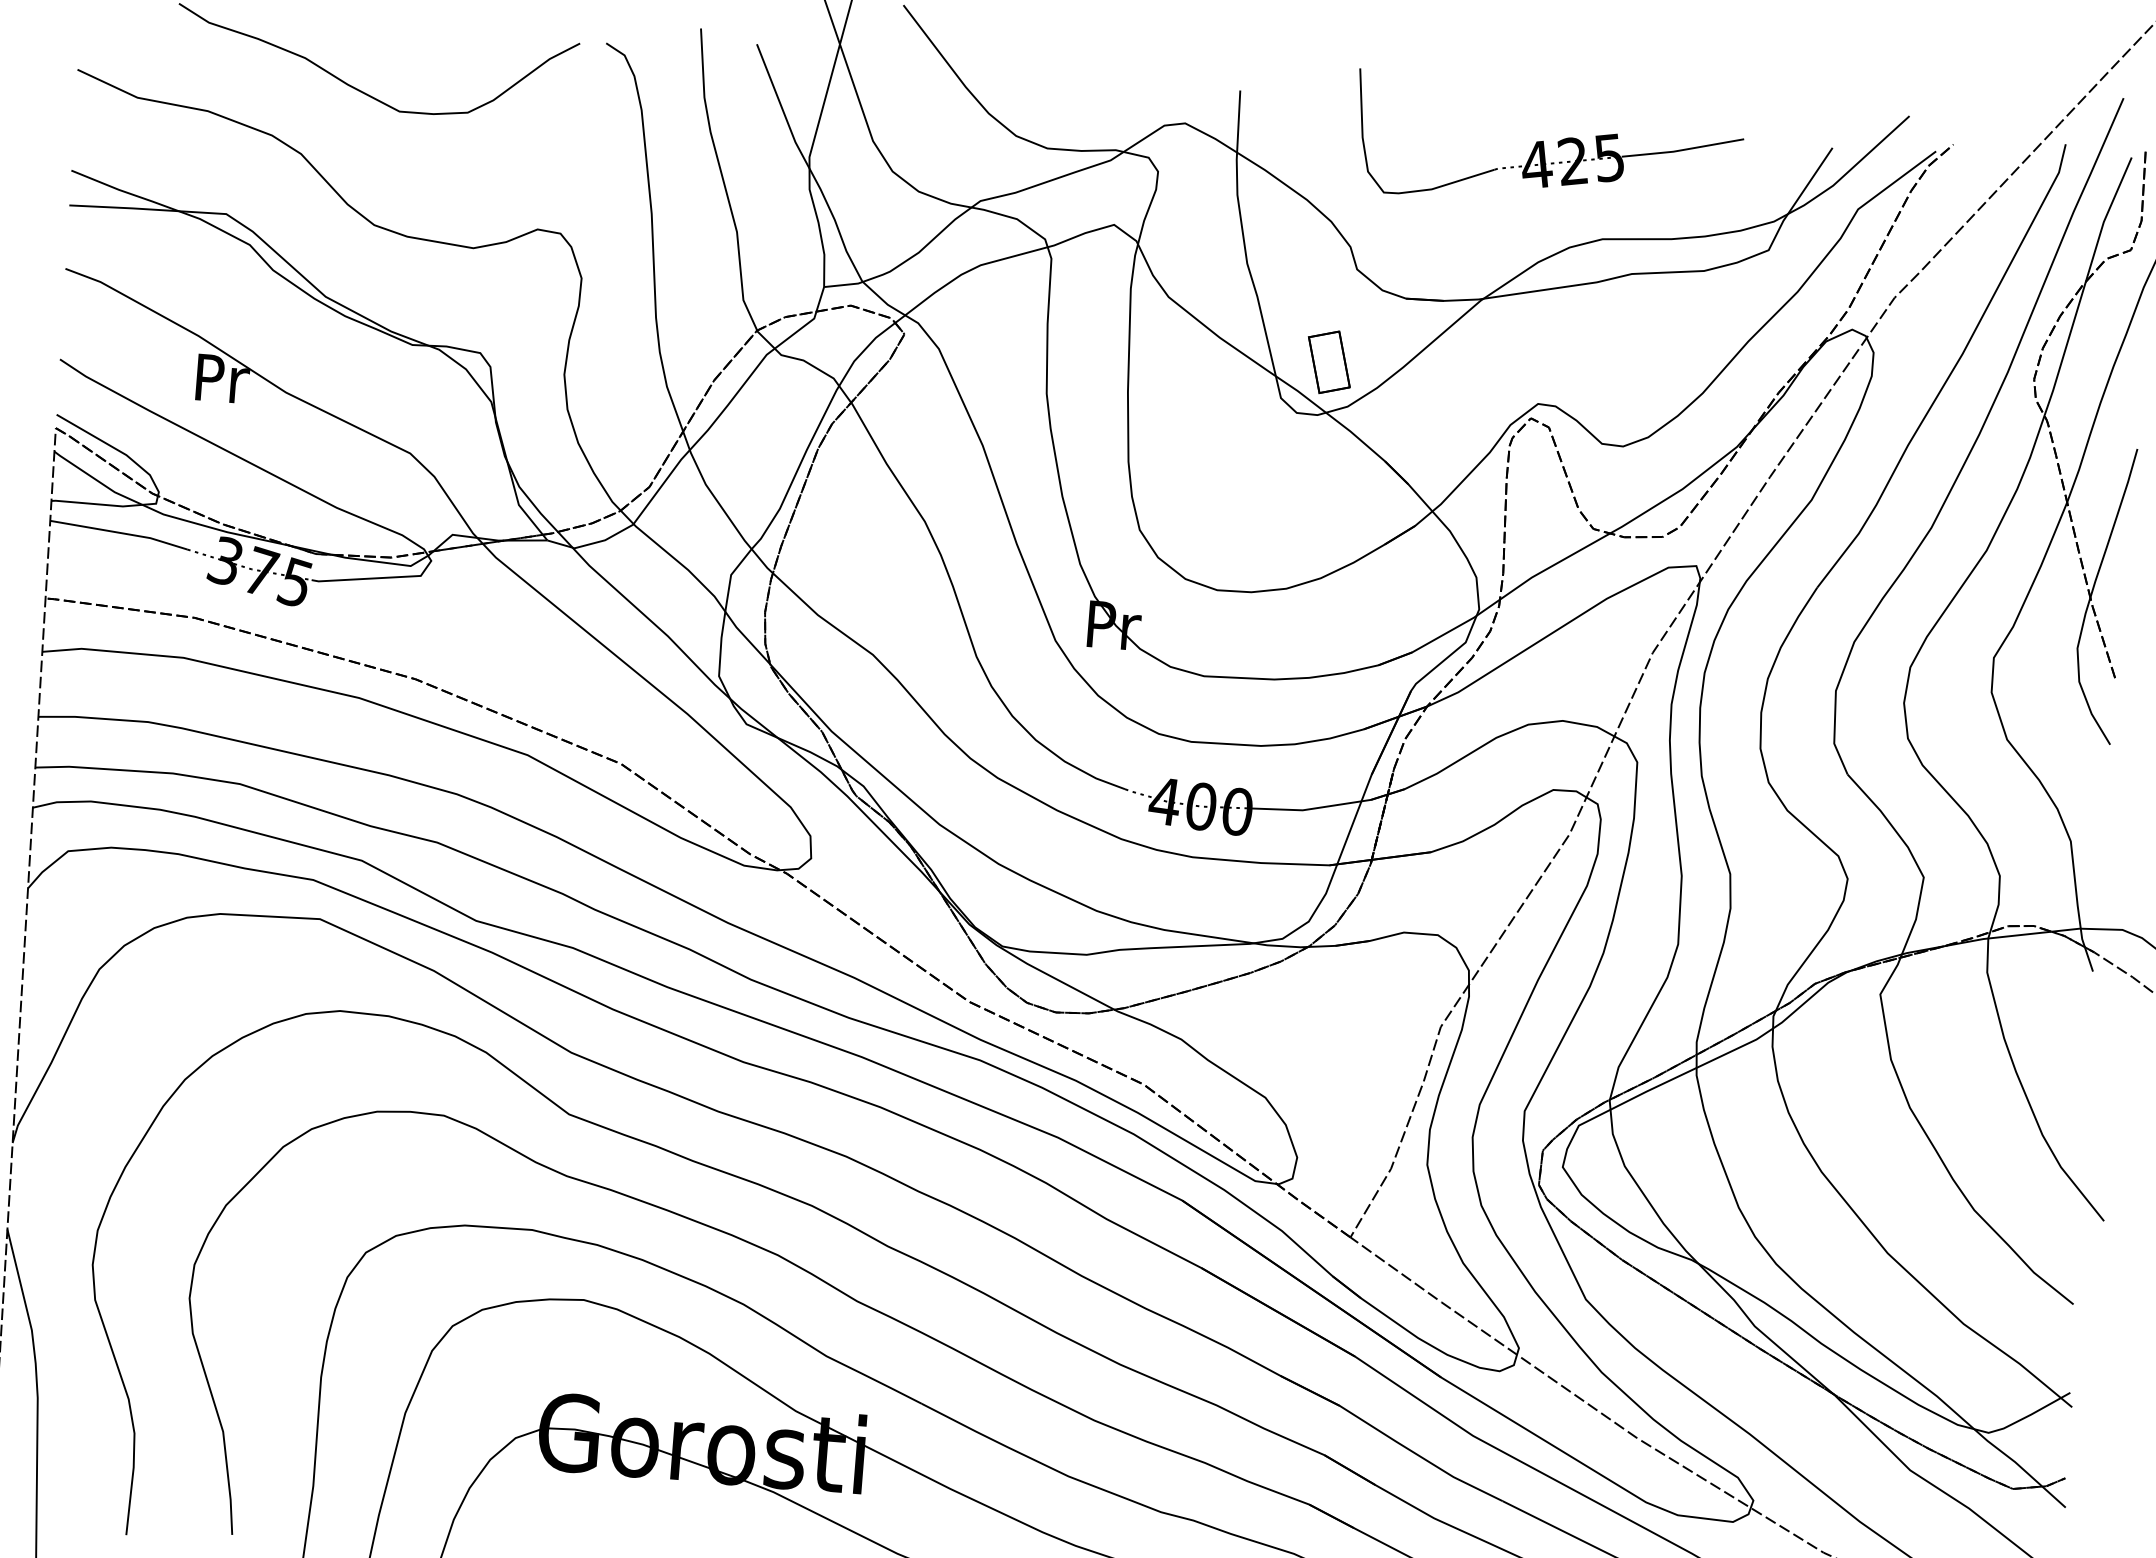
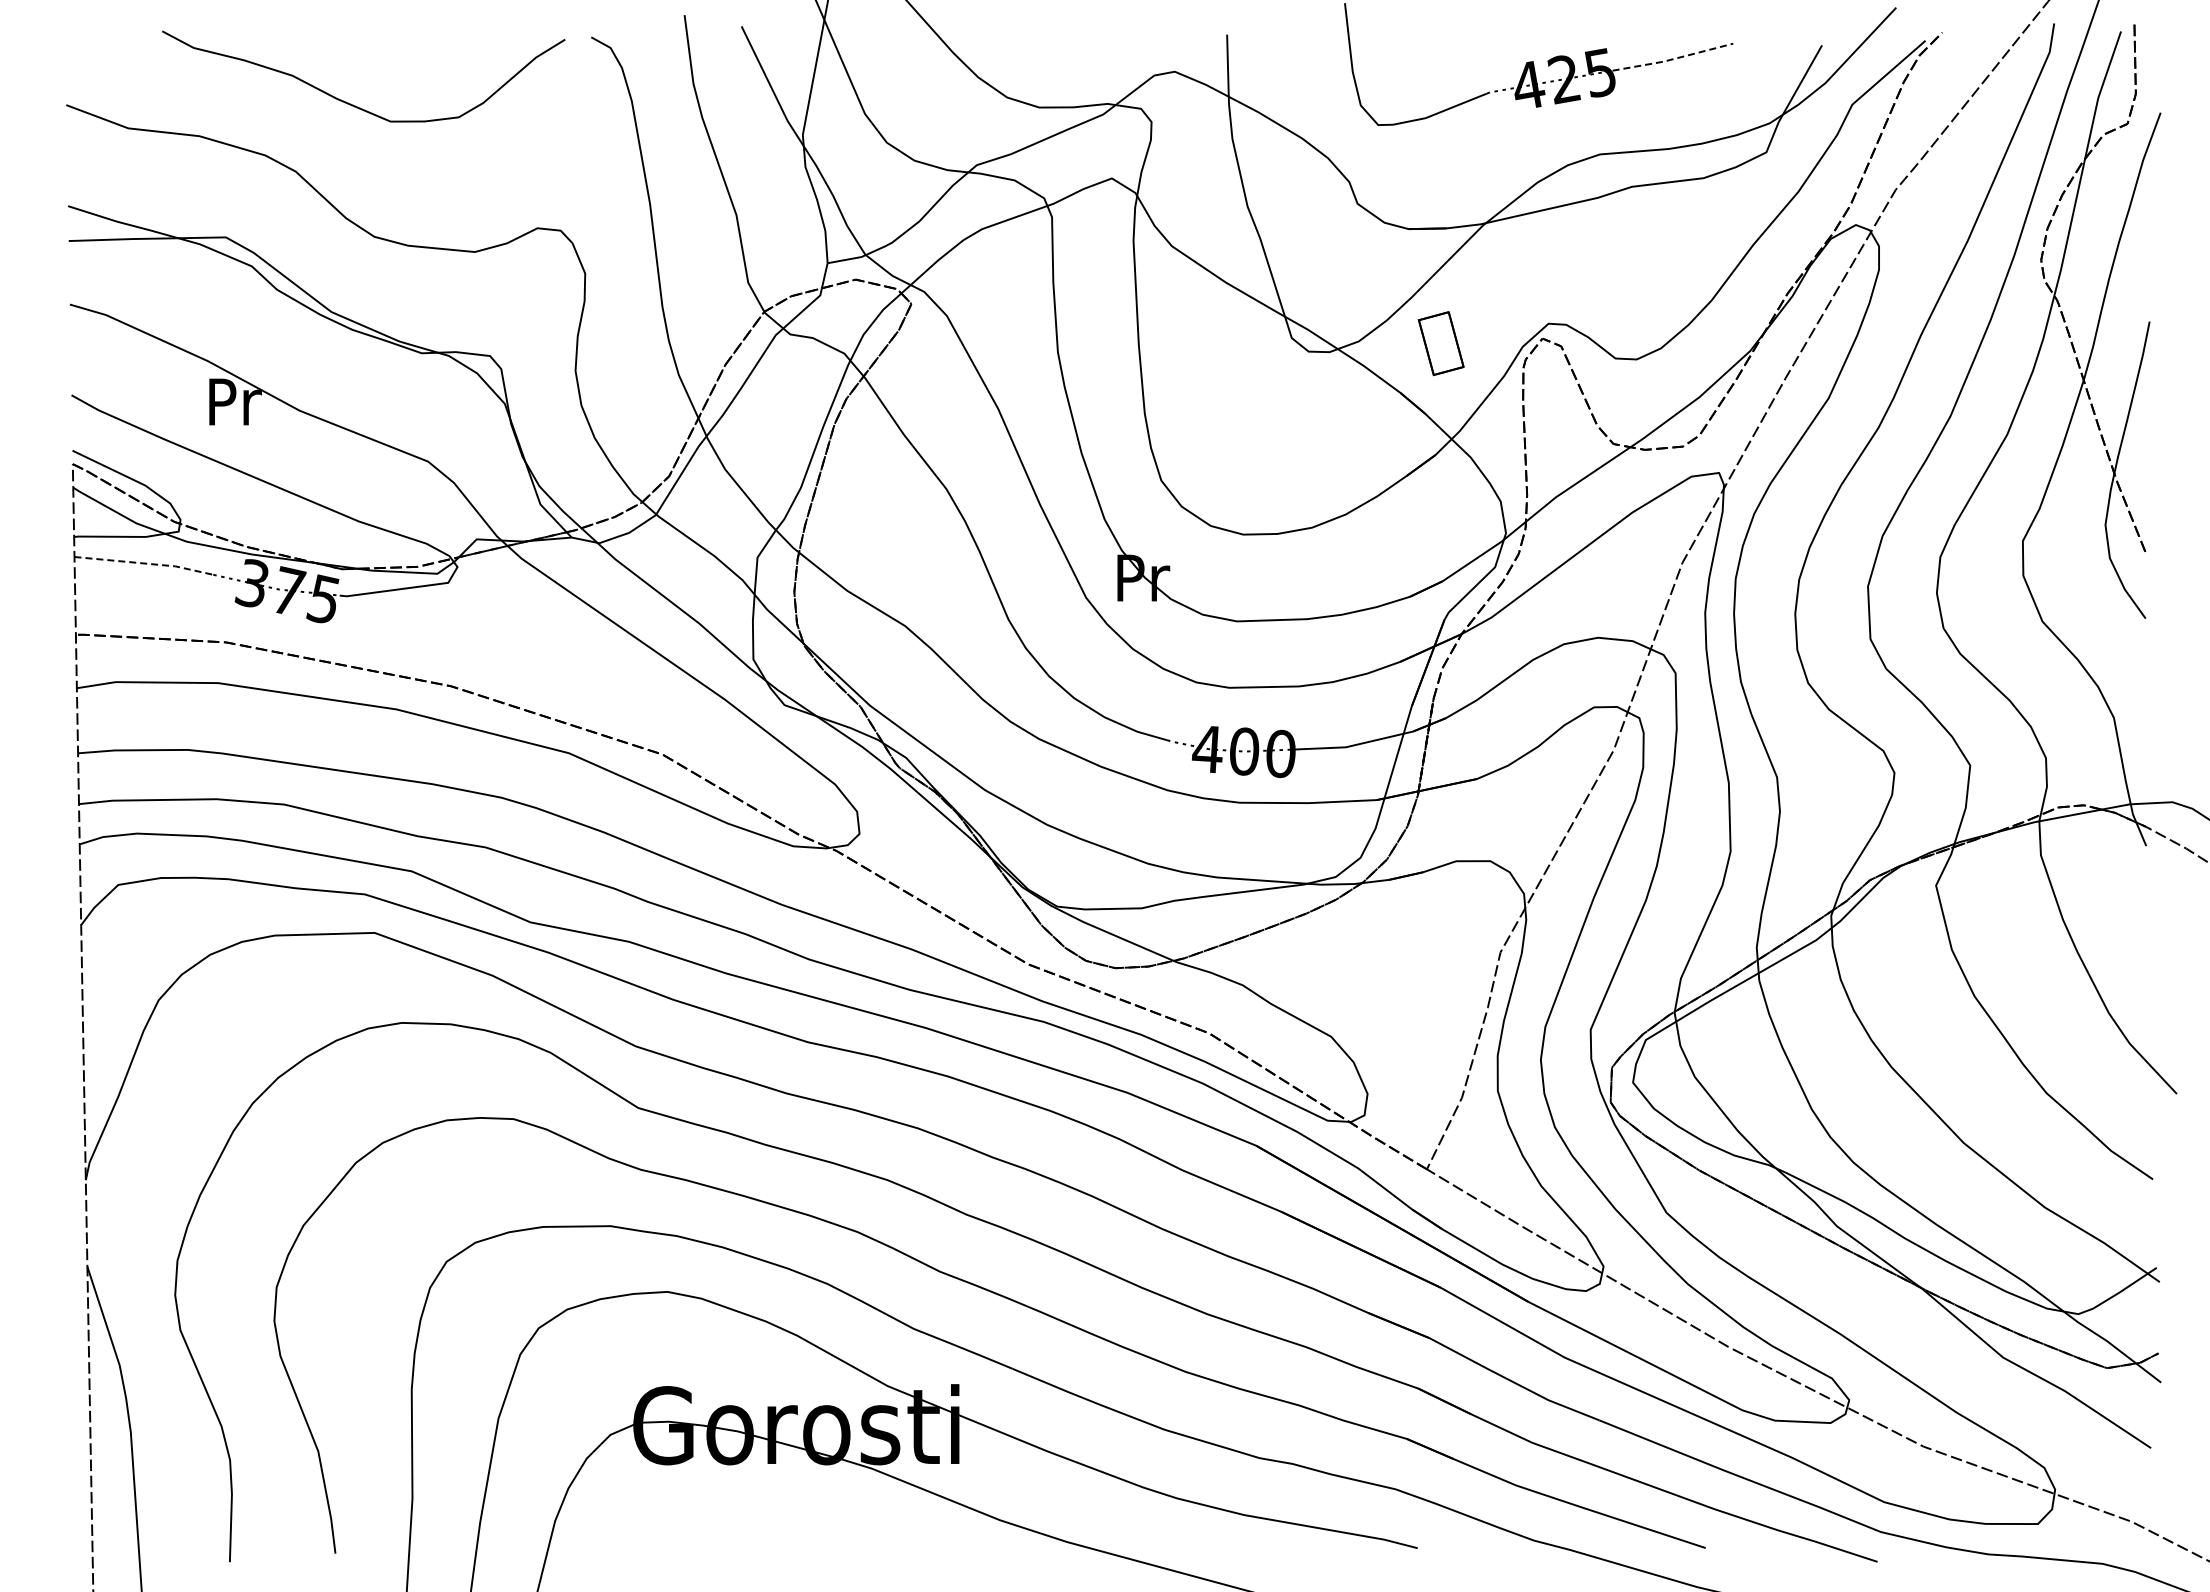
line: (1683, 150) -> (1673, 59), solid -> dashed
part: (1328, 362) -> (1440, 343), moved
line: (119, 532) -> (144, 563), solid -> dashed

